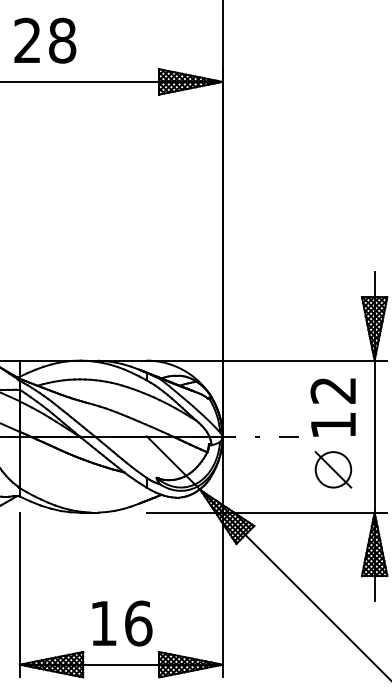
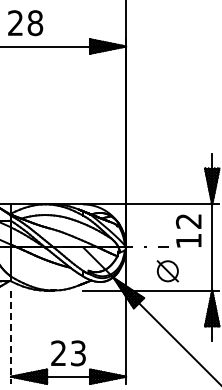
part: (332, 470) -> (167, 271), moved
line: (20, 595) -> (11, 337), solid -> dashed
text: (120, 623) -> (68, 353), 16 -> 23

